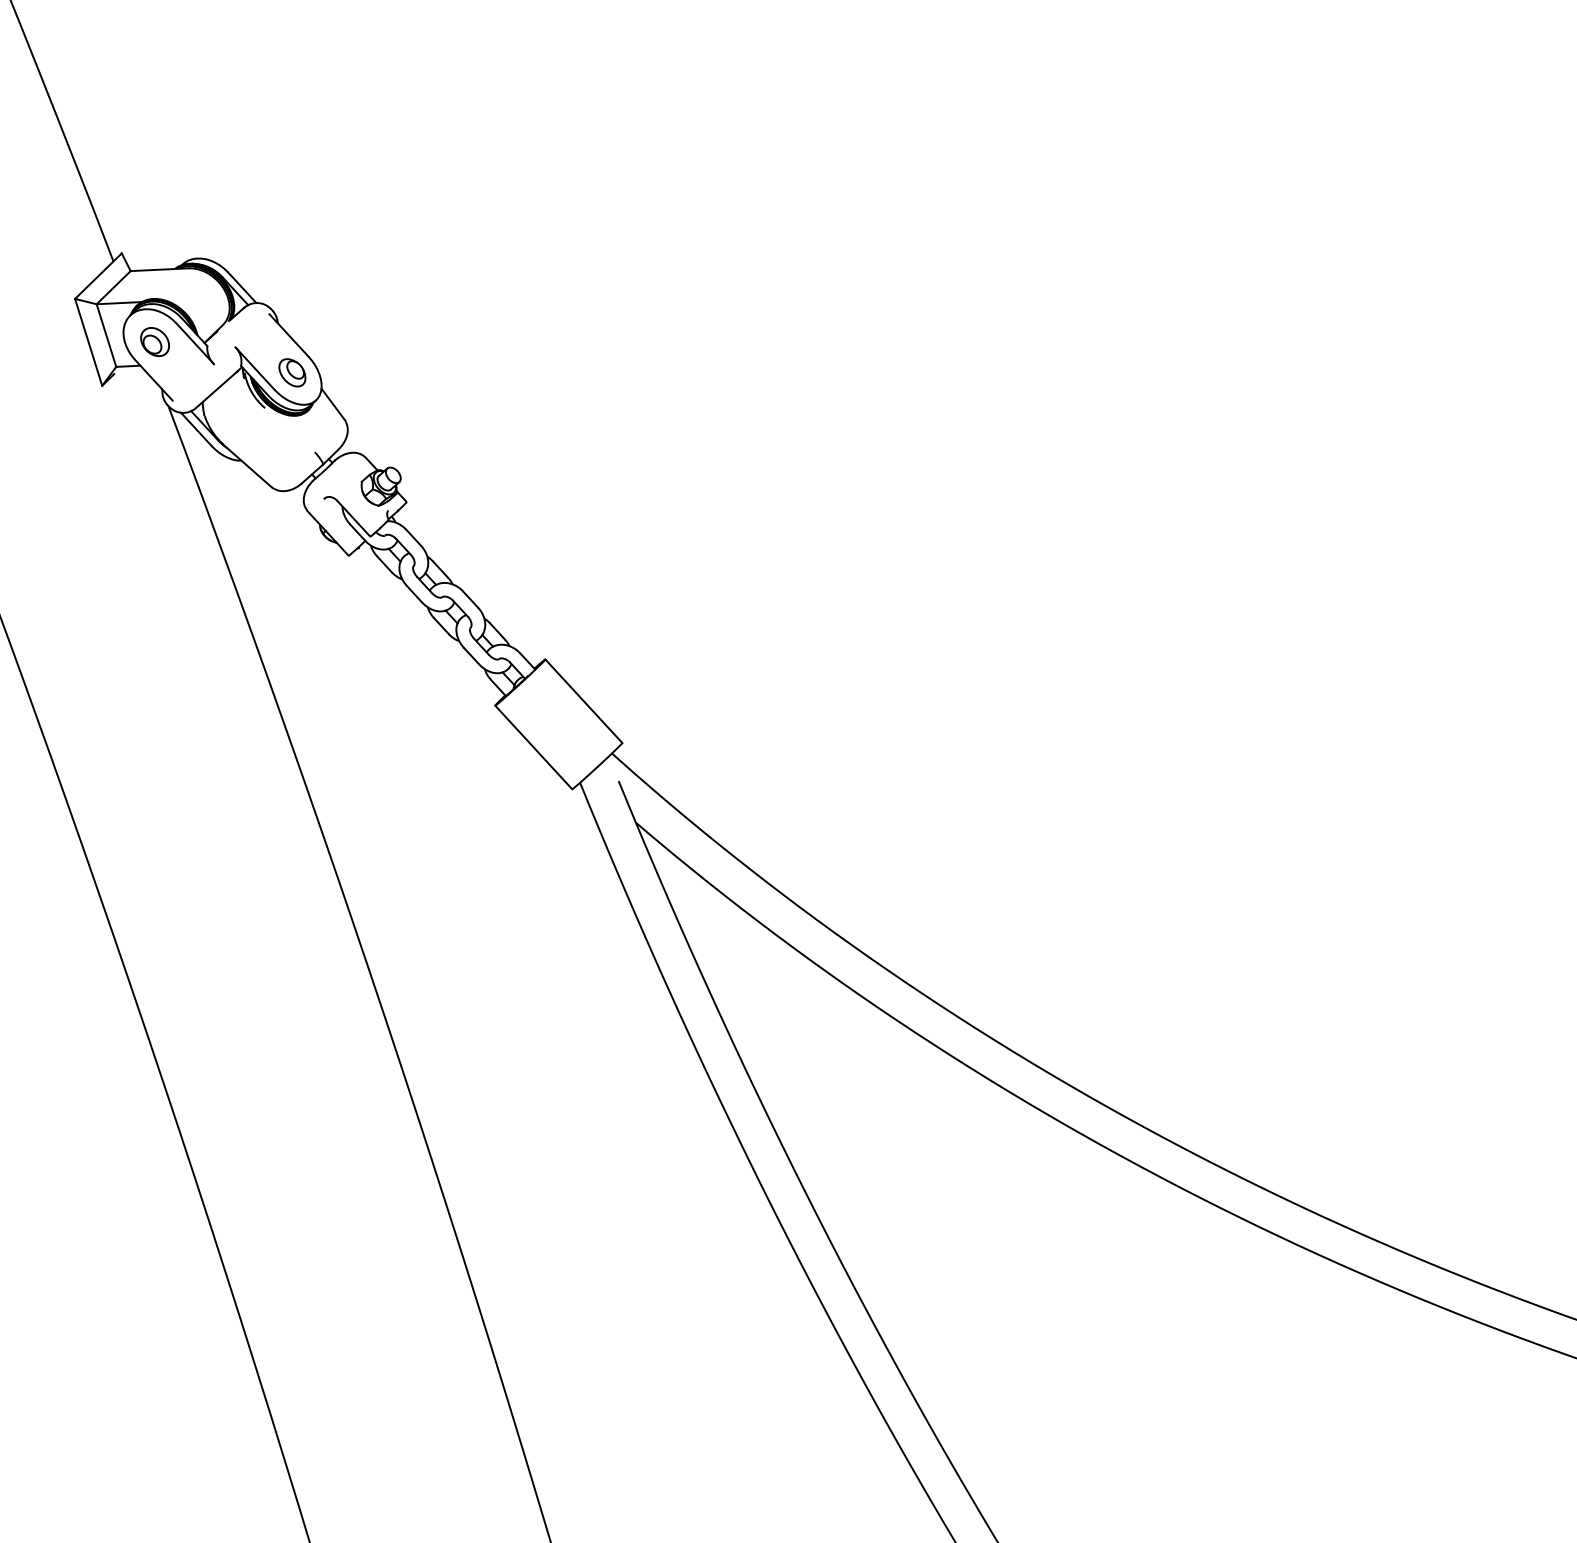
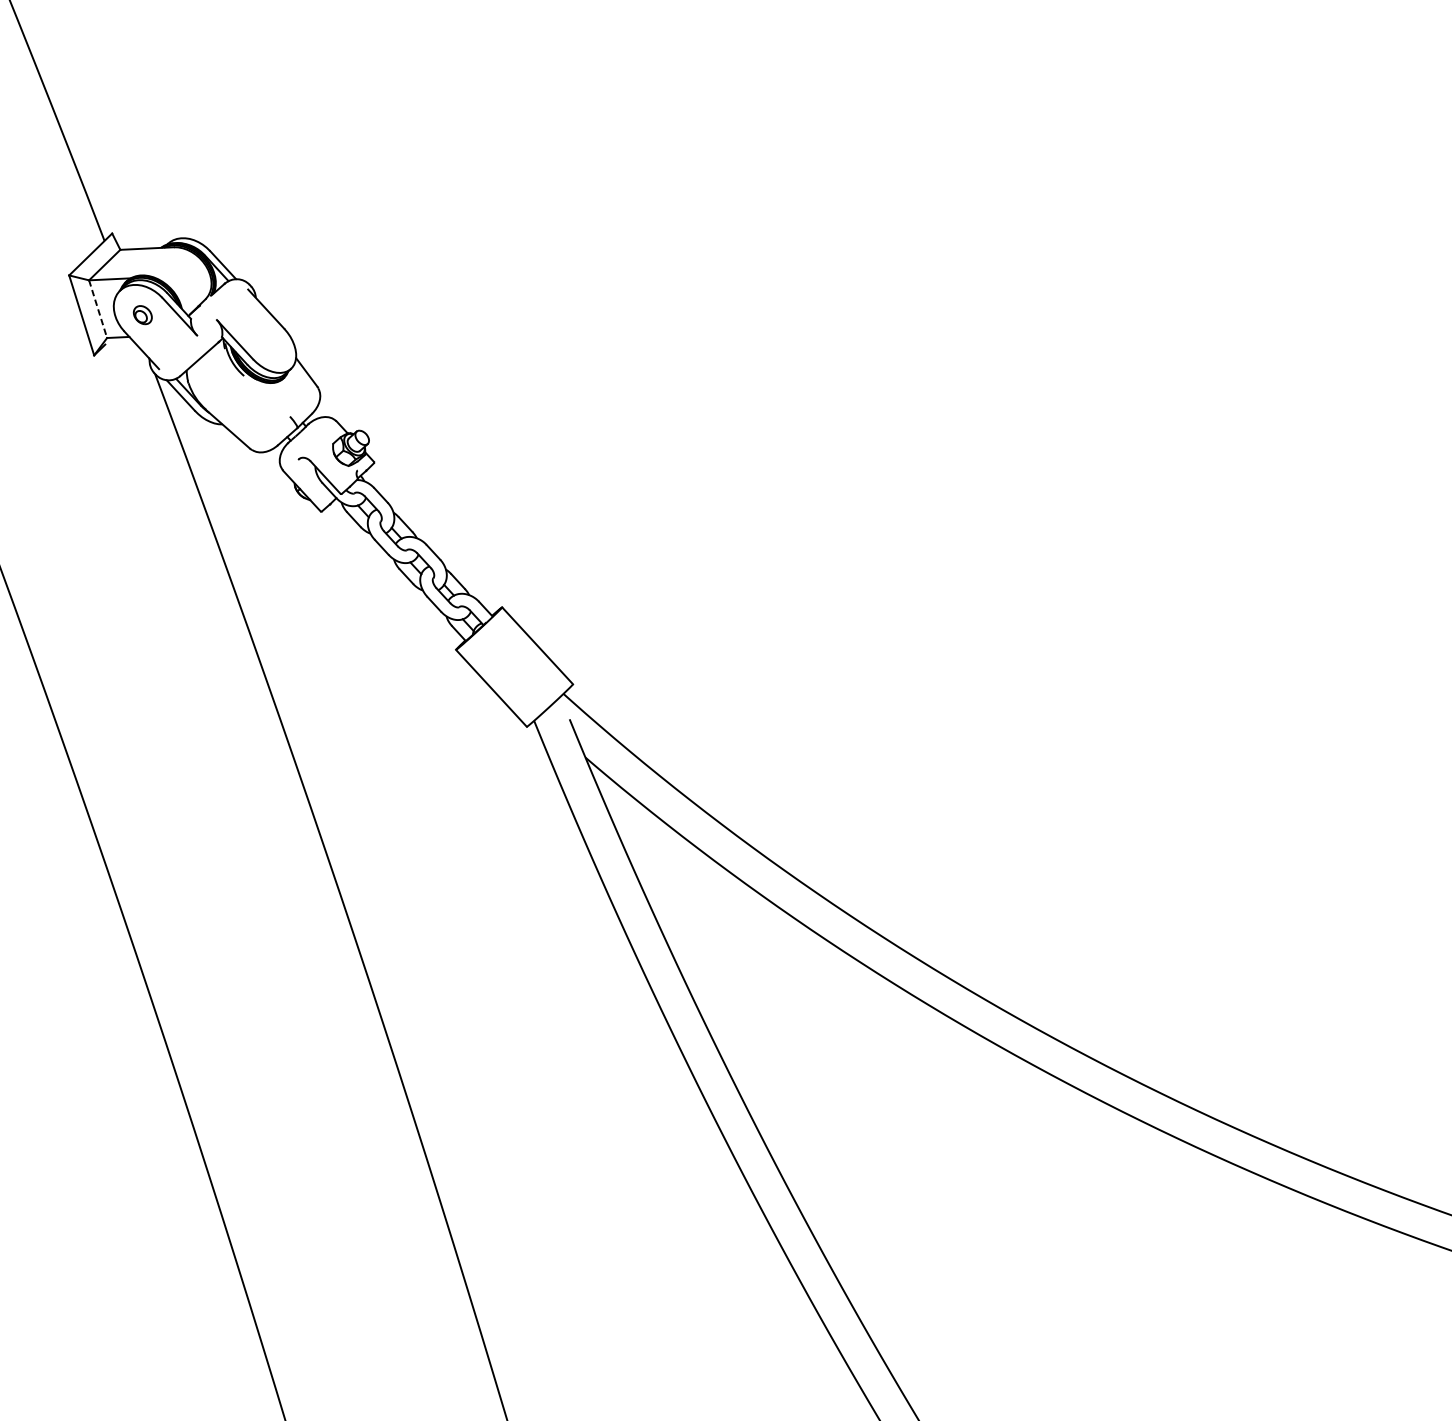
line: (106, 335) -> (98, 309), solid -> dashed
part: (154, 341) -> (142, 314), size x0.7
part: (292, 372) -> (269, 343), removed

